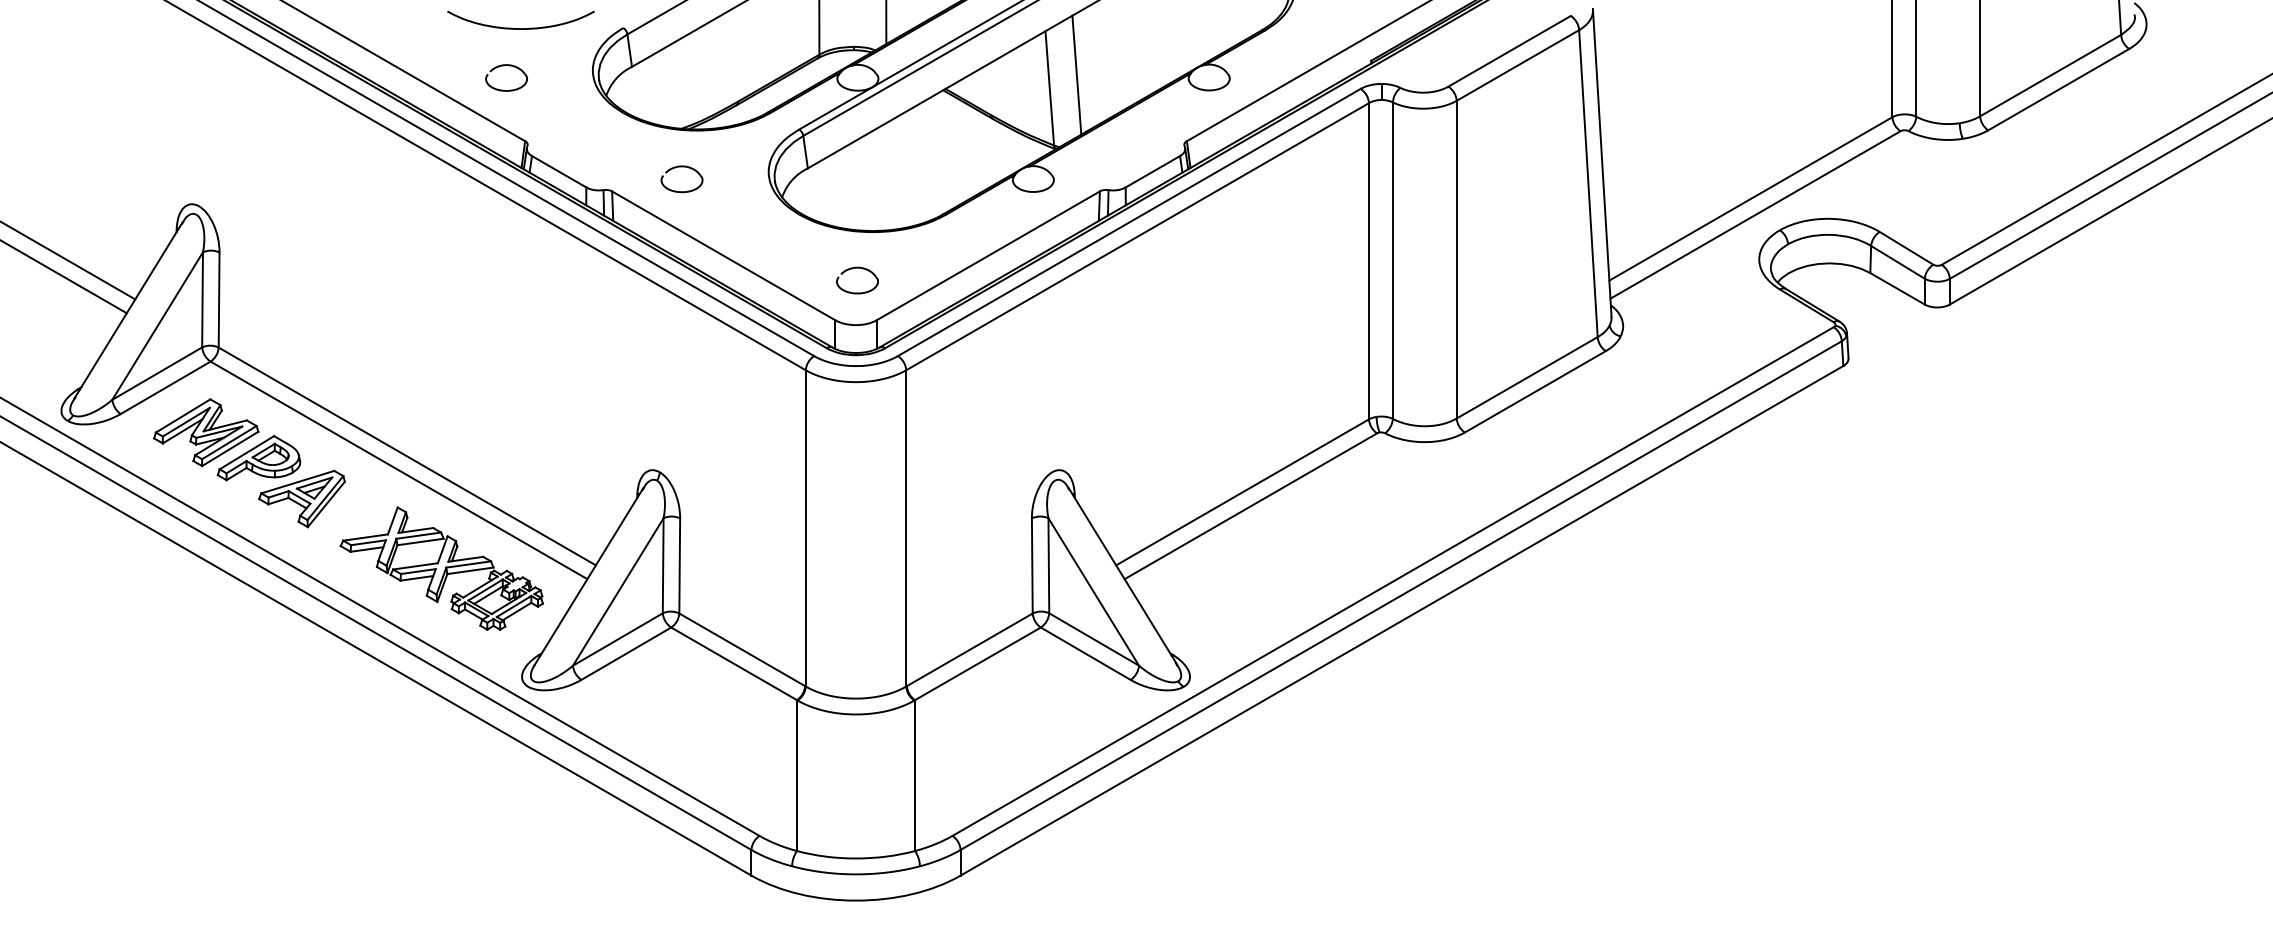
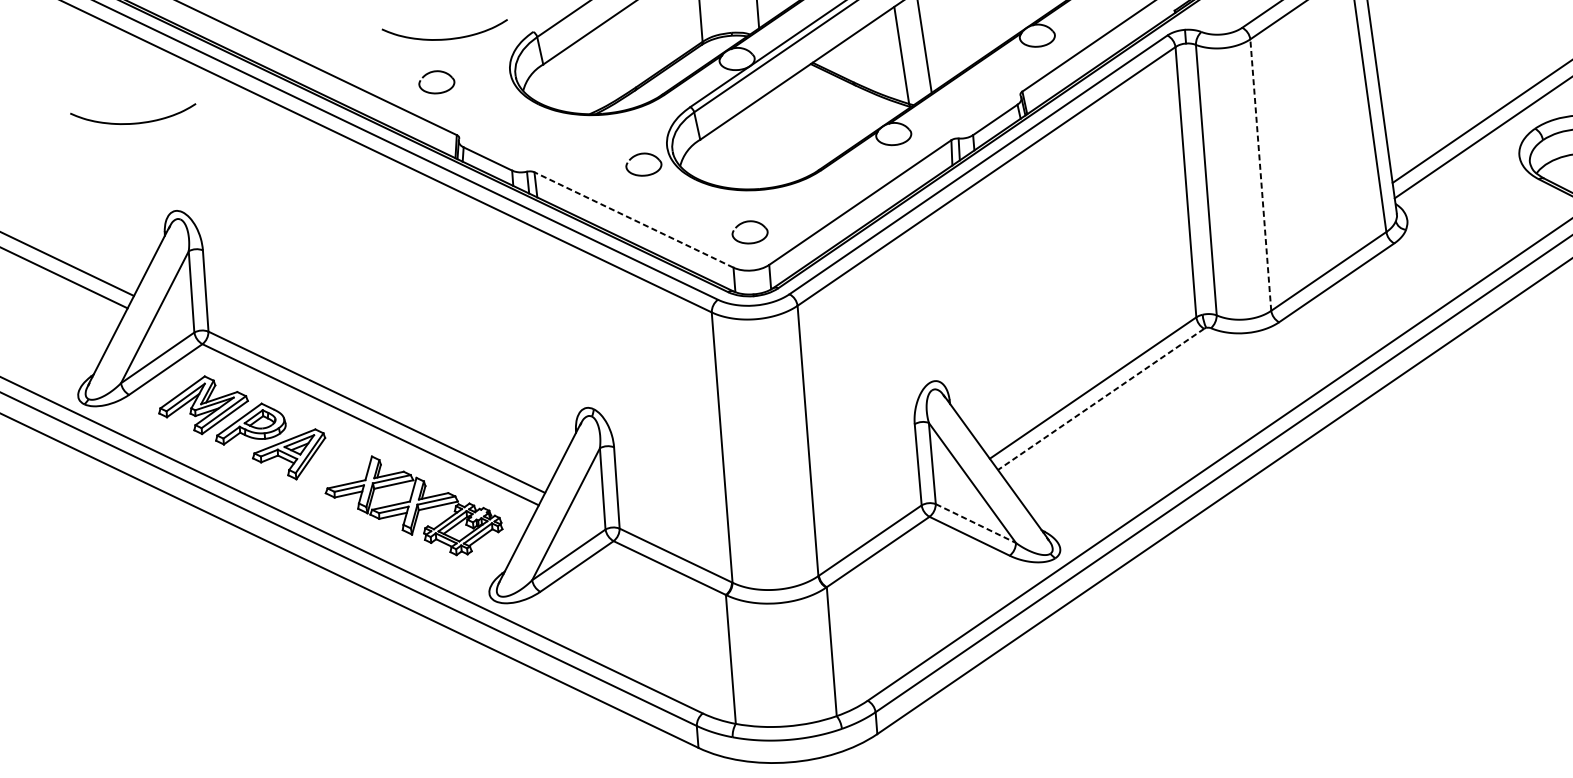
curve: (150, 98) -> (133, 123), added
part: (681, 167) -> (642, 154), moved
line: (723, 255) -> (633, 219), solid -> dashed
line: (1456, 259) -> (1260, 174), solid -> dashed
line: (1250, 506) -> (1100, 399), solid -> dashed
line: (1094, 639) -> (976, 523), solid -> dashed

